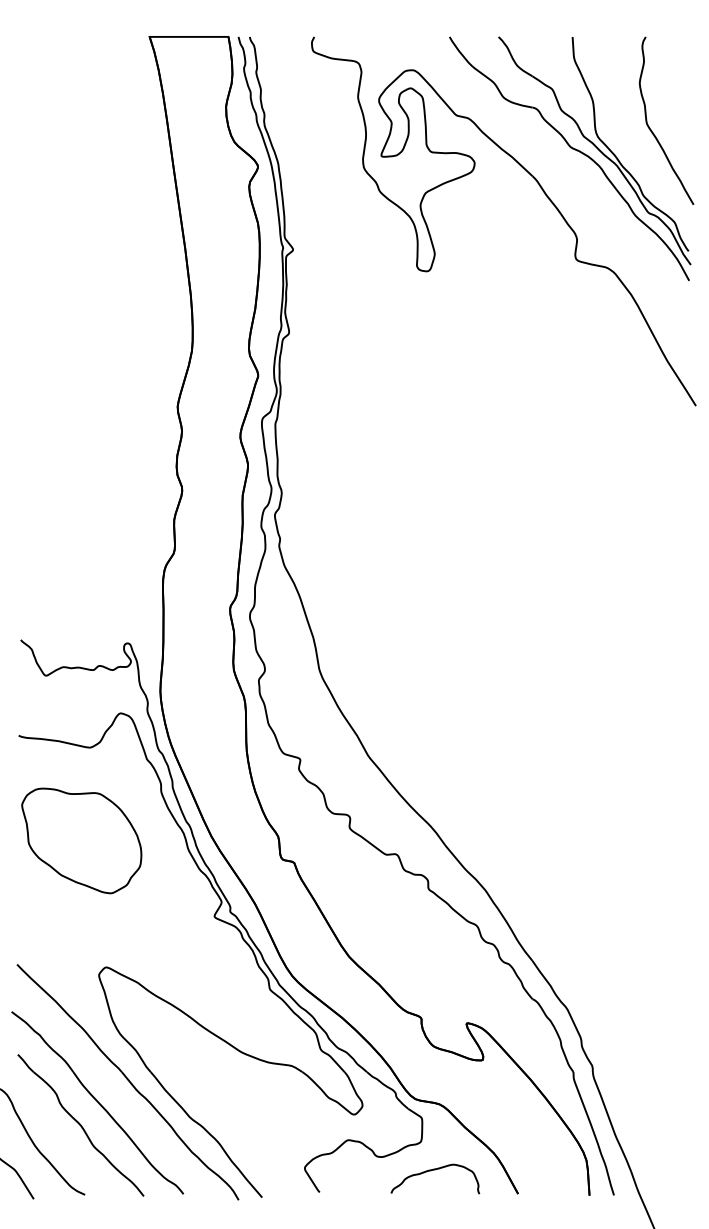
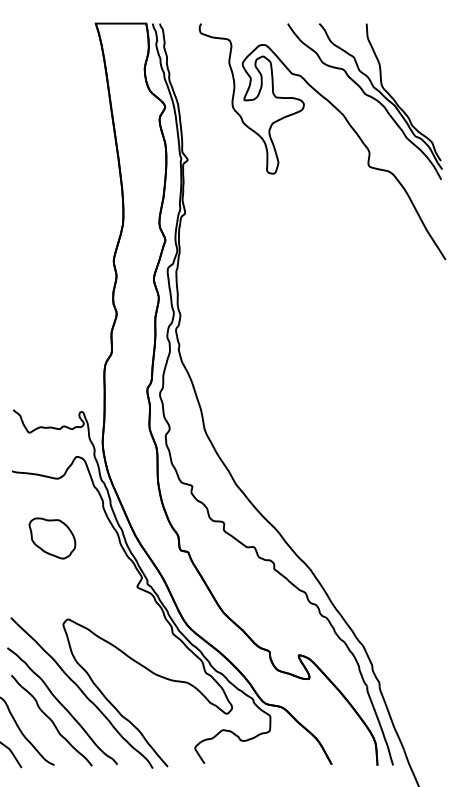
curve: (651, 128) -> (417, 82), removed
part: (82, 840) -> (52, 538), size x0.6
curve: (431, 1171) -> (276, 750), removed

